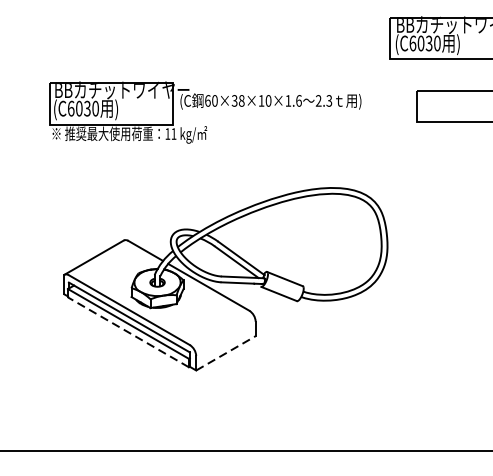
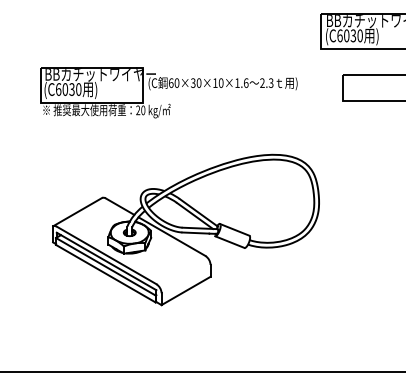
text: (241, 101) -> (198, 83), 60×38×10×1.6 -> 60×30×10×1.6
text: (170, 134) -> (140, 110), 11 -> 20
line: (128, 332) -> (105, 273), dashed -> solid
line: (226, 352) -> (186, 290), dashed -> solid

